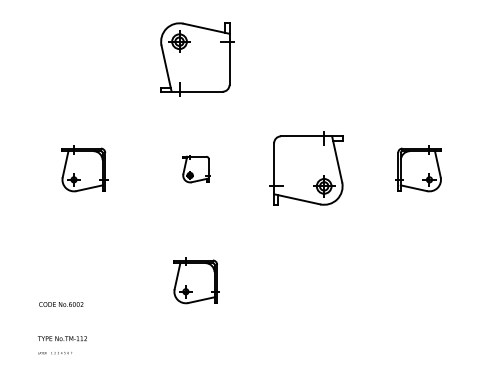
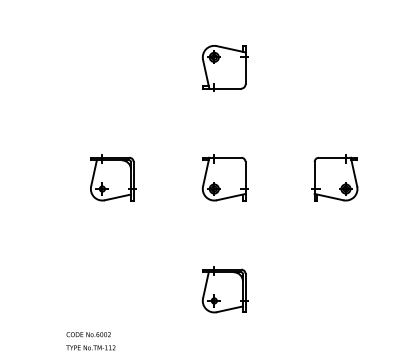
part: (196, 58) -> (224, 67), size x0.62
part: (196, 168) -> (224, 177), size x1.67
part: (306, 168) -> (334, 177), size x0.62
text: (61, 304) -> (88, 334), moved

